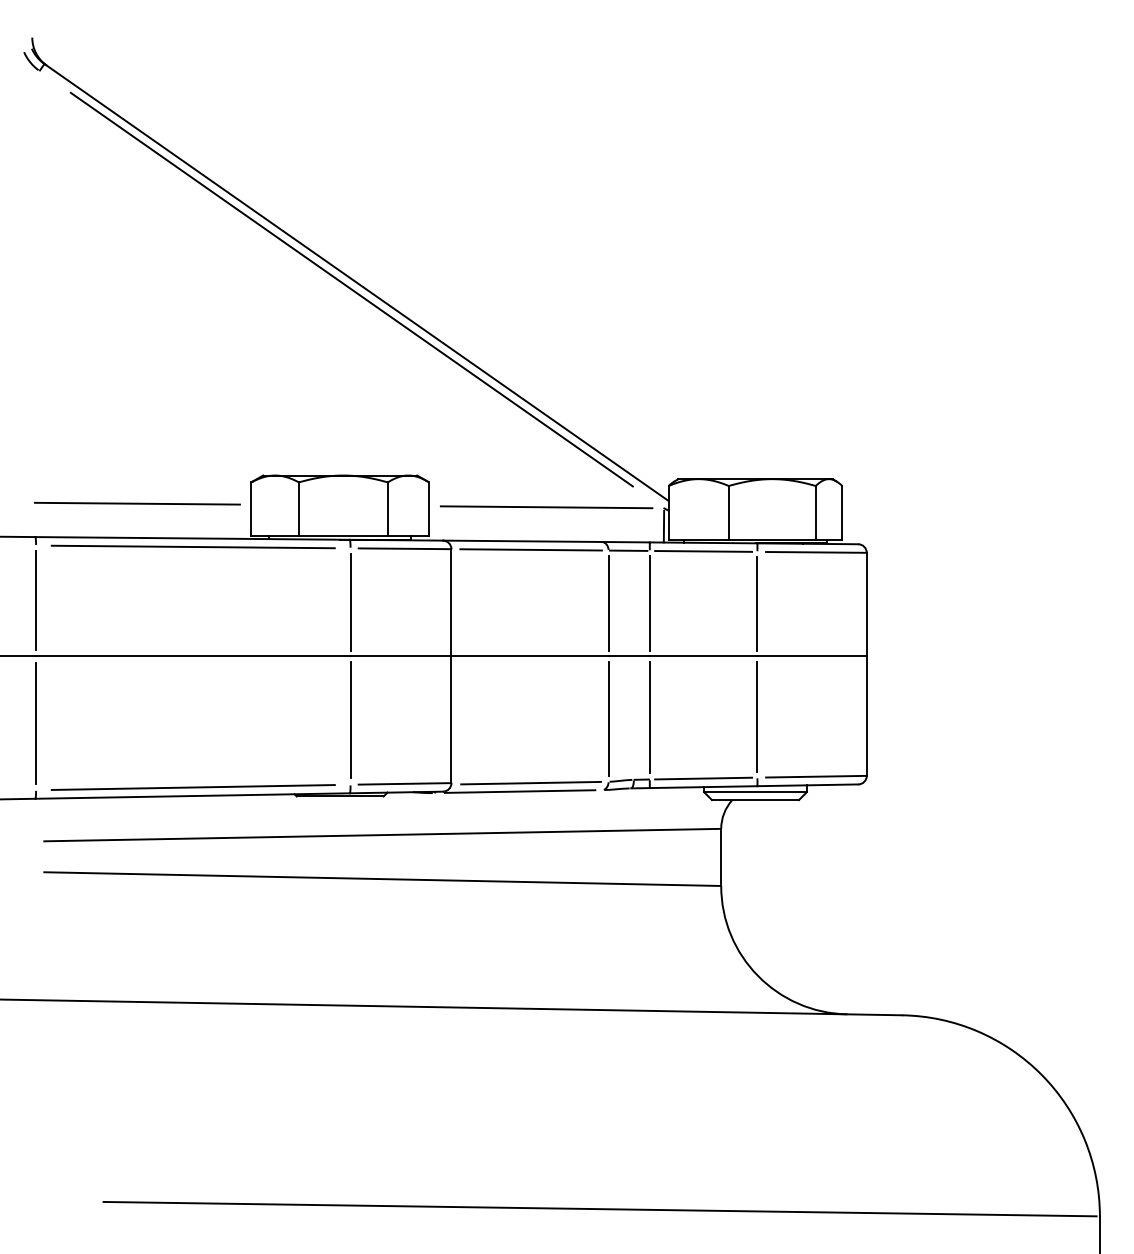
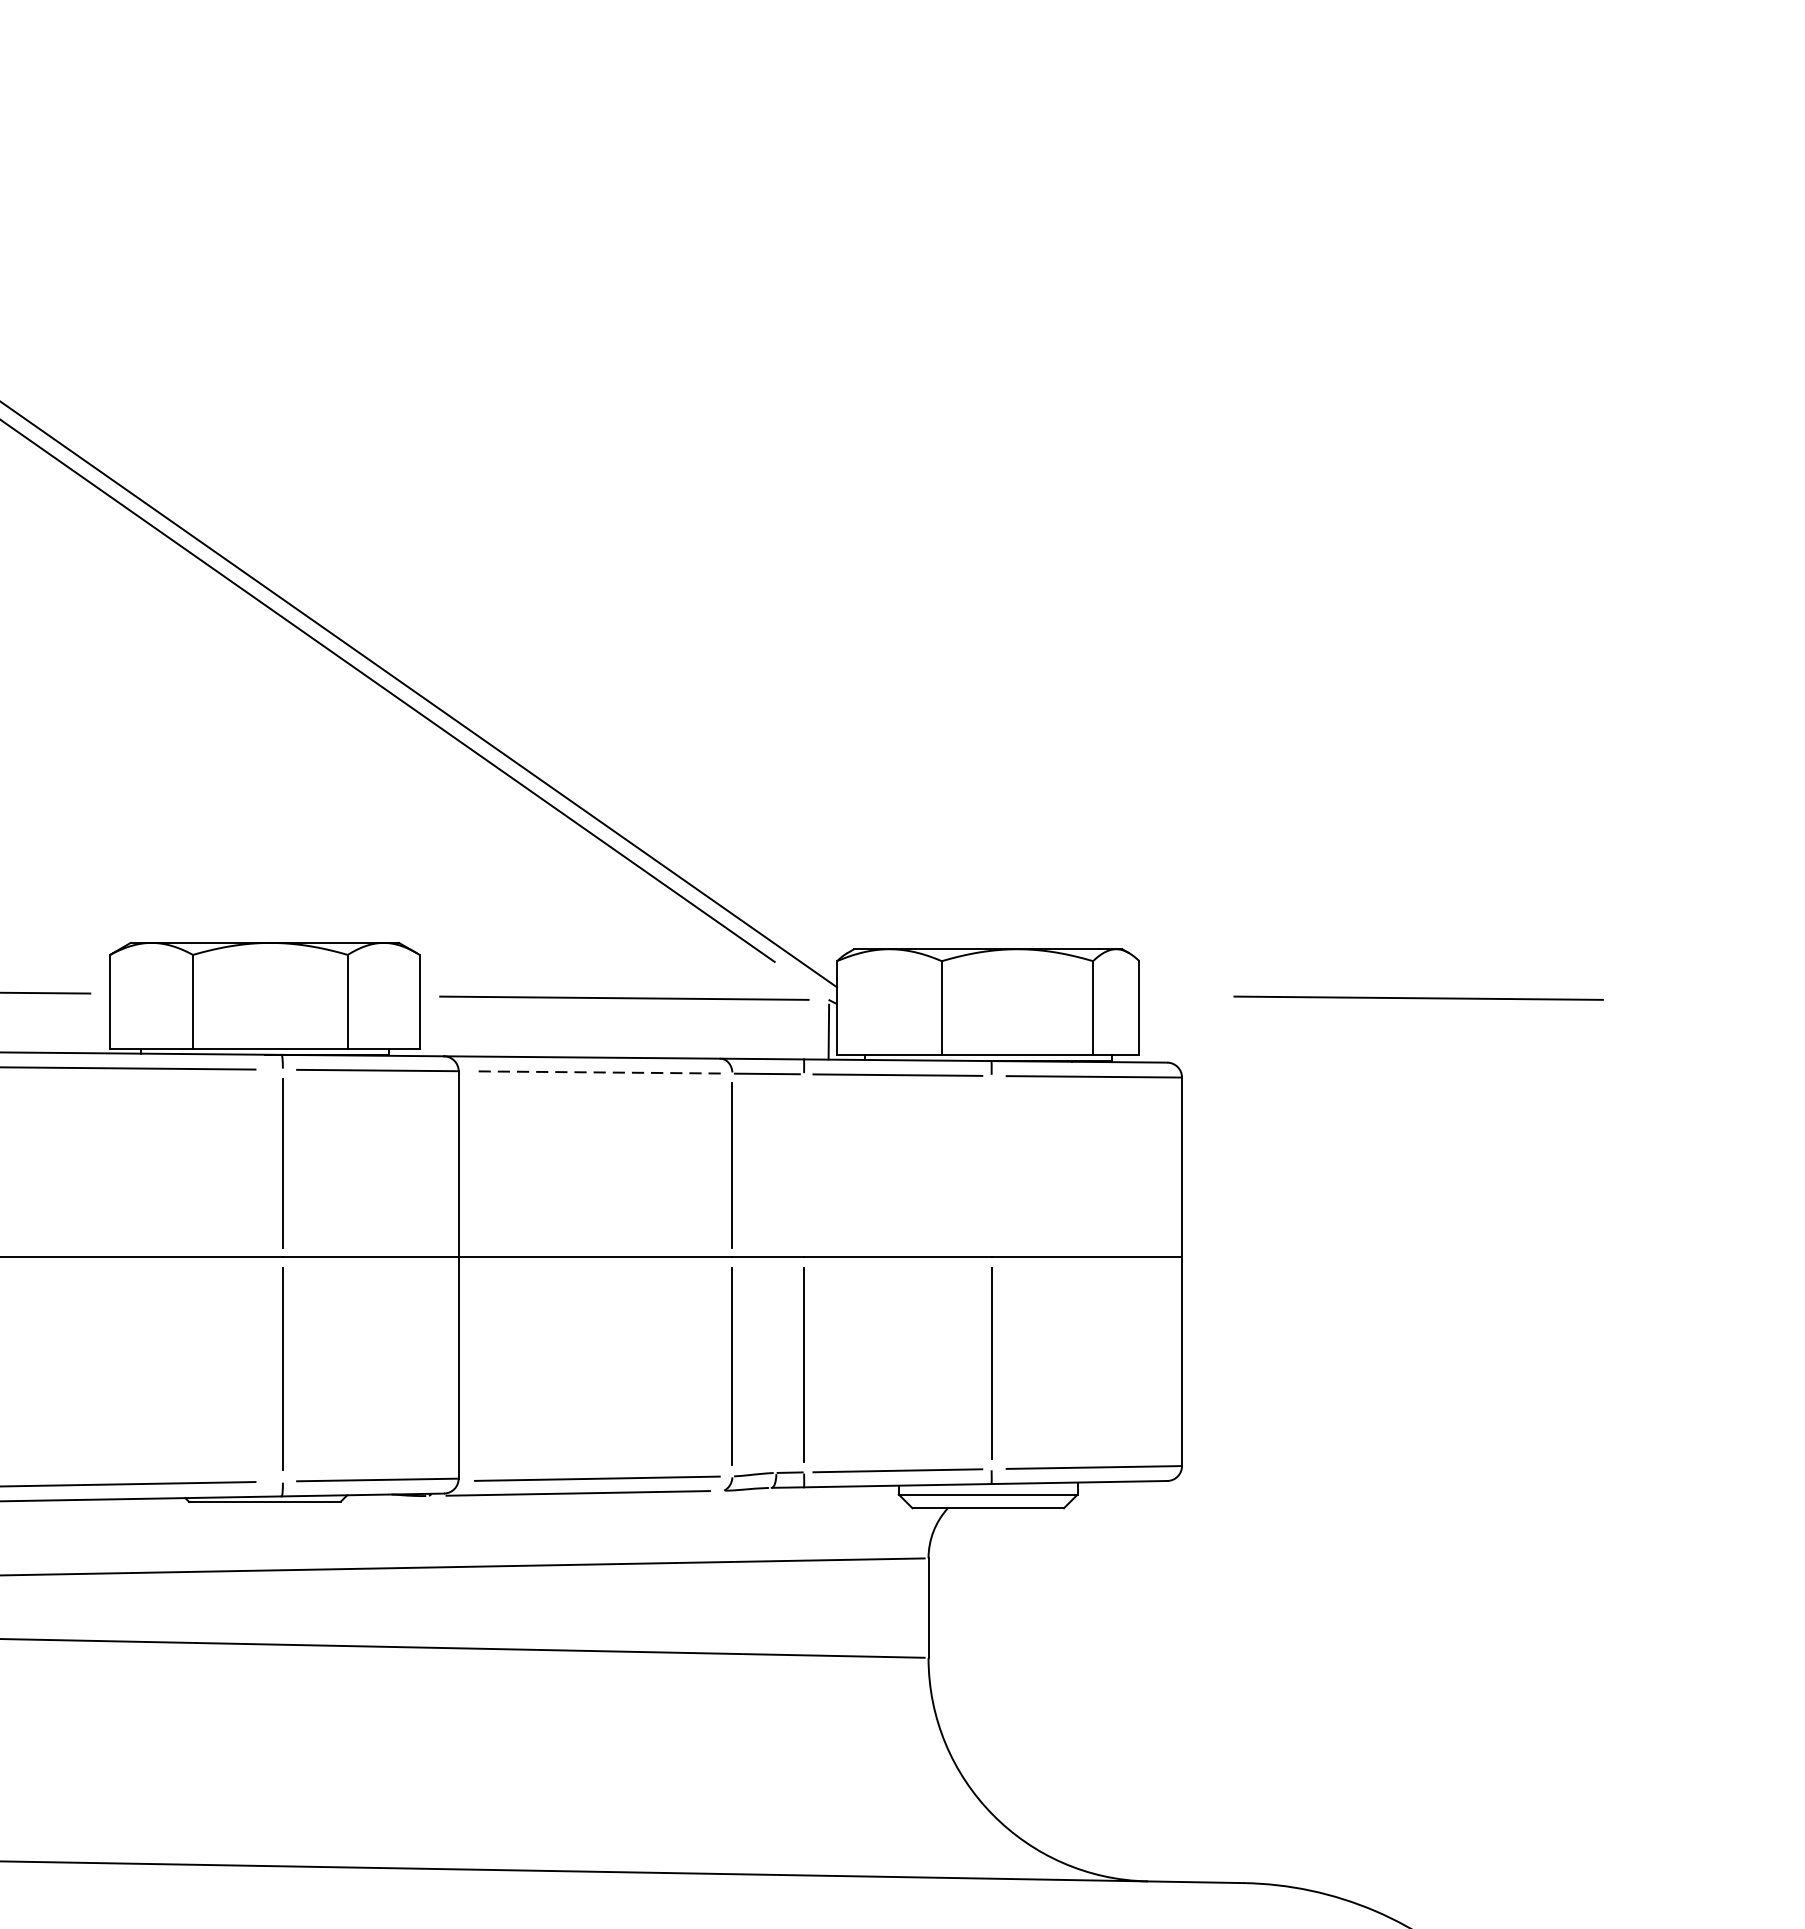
line: (1002, 507) -> (1418, 998), added
line: (531, 549) -> (598, 1071), solid -> dashed
line: (649, 603) -> (803, 1165), removed
line: (757, 603) -> (991, 1165), removed

